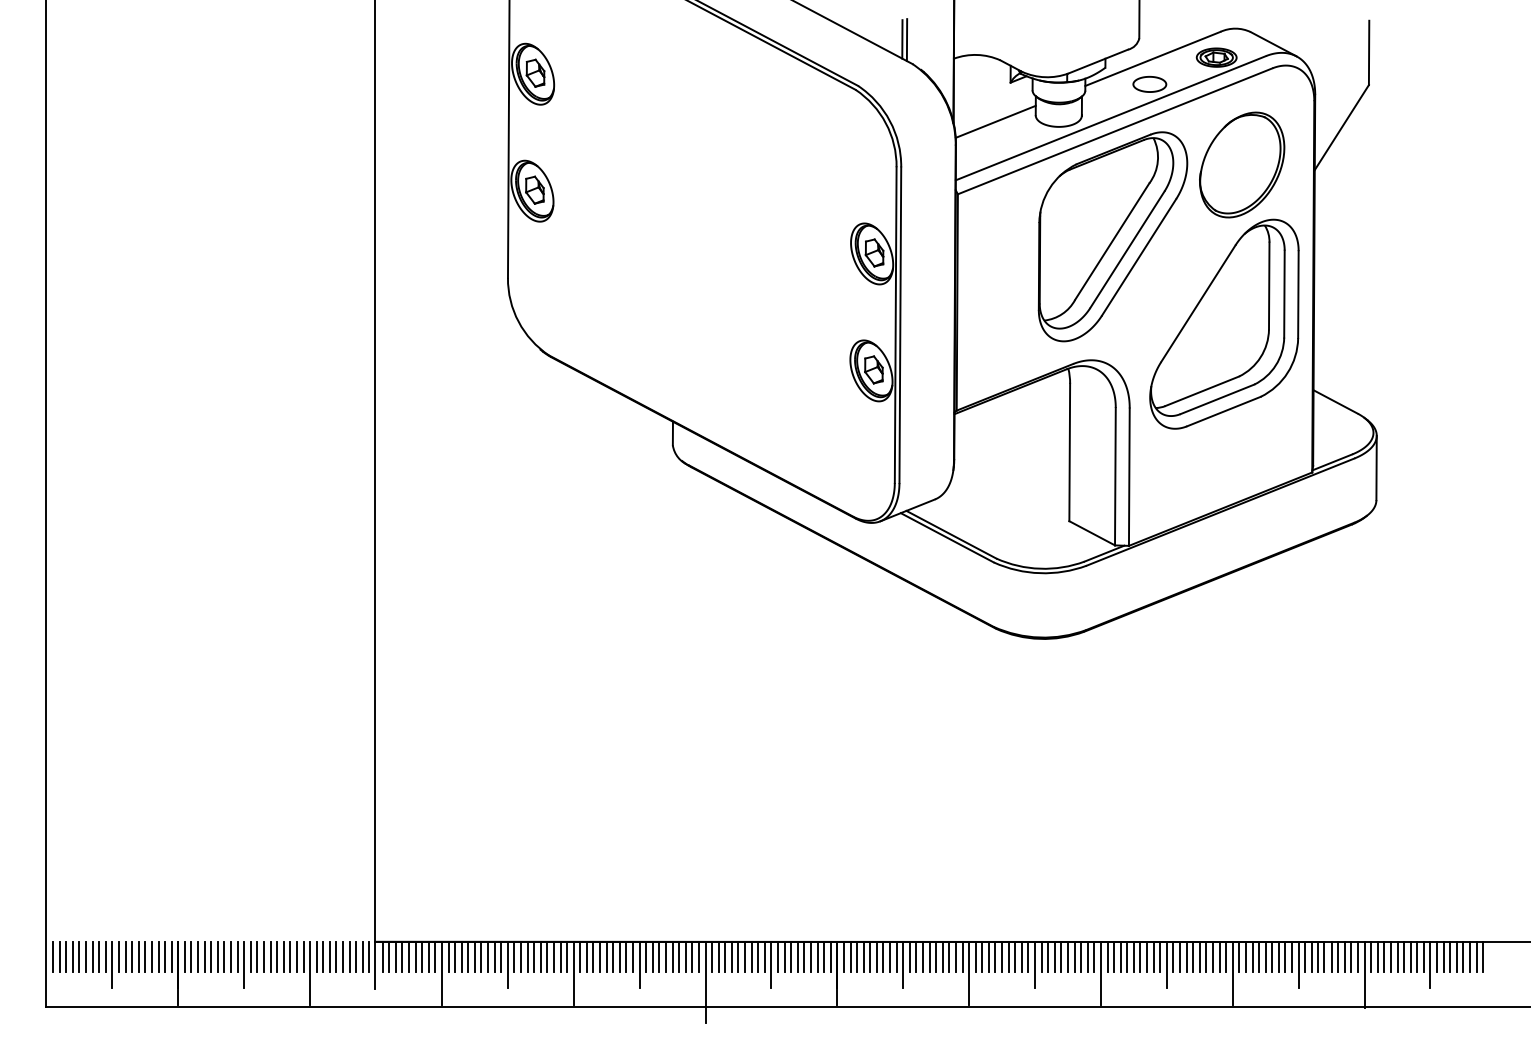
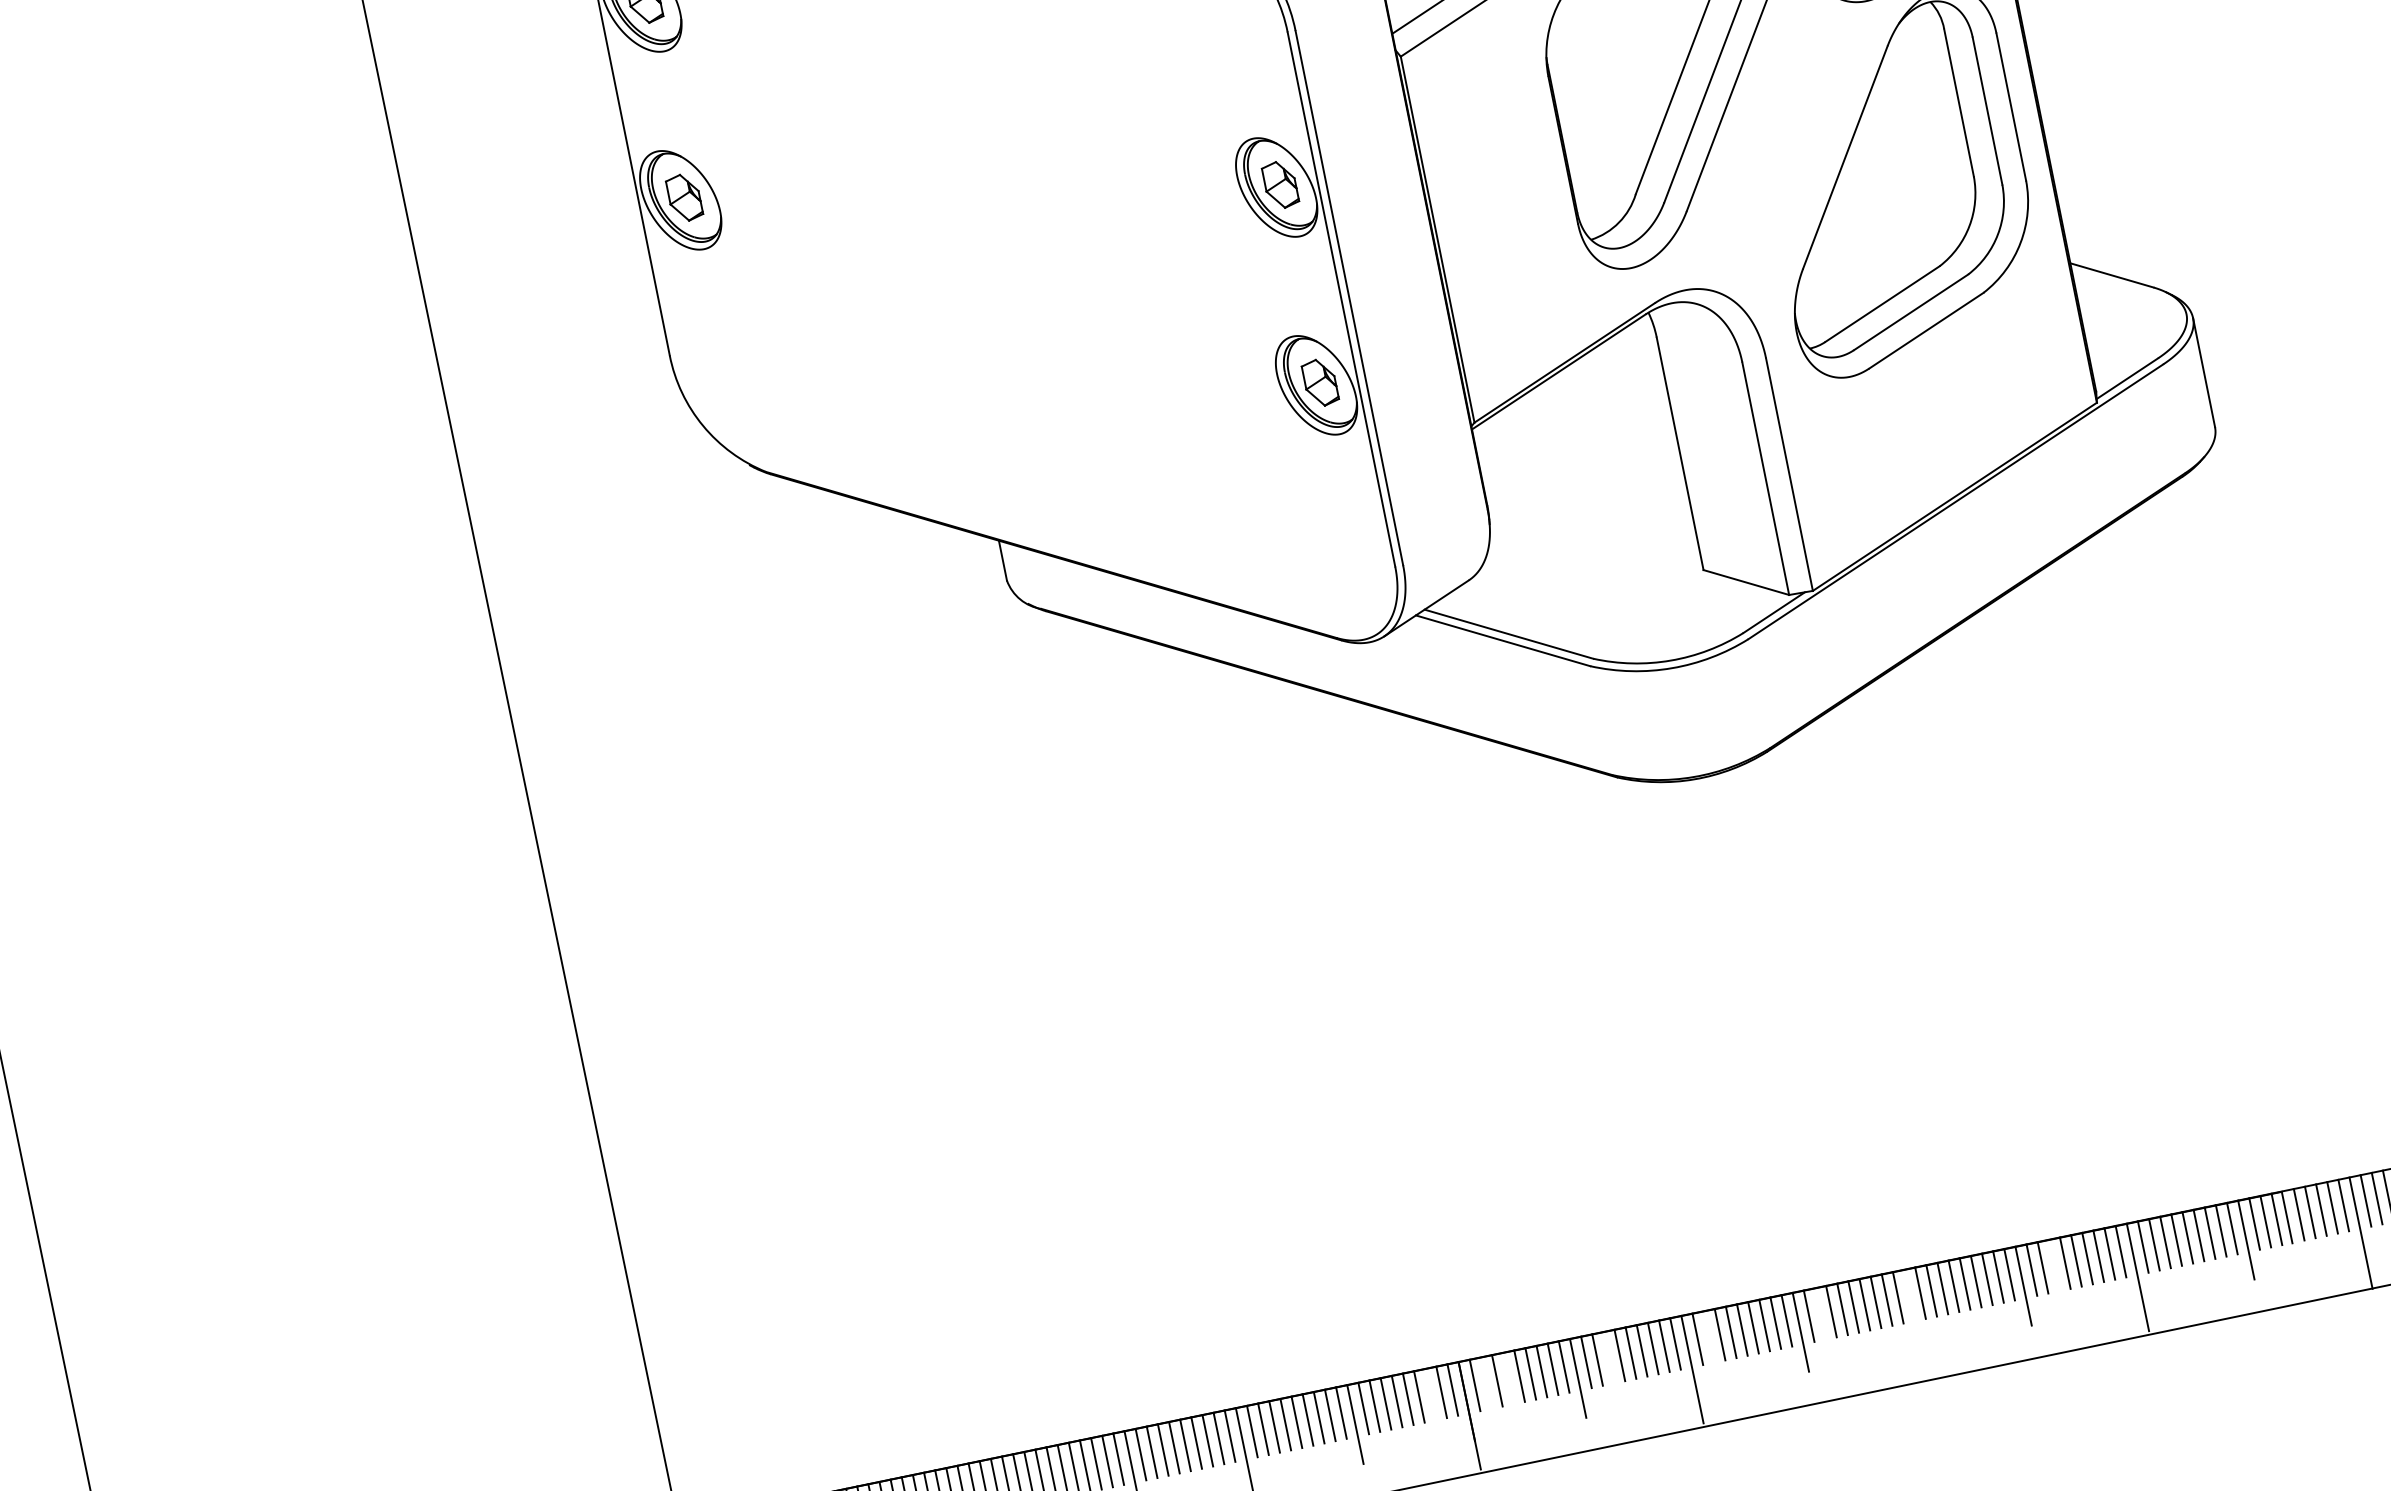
line: (817, 956) -> (1430, 1393), removed
line: (850, 956) -> (1486, 1382), removed
line: (863, 956) -> (1507, 1377), removed
line: (922, 956) -> (1607, 1357), removed
line: (982, 956) -> (1709, 1336), removed
line: (1048, 956) -> (1820, 1312), removed
line: (1186, 956) -> (2053, 1264), removed
line: (1100, 973) -> (1914, 1323), removed

